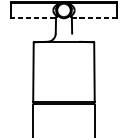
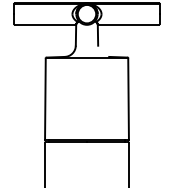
line: (32, 18) -> (44, 24), dashed -> solid
line: (94, 18) -> (128, 24), dashed -> solid

